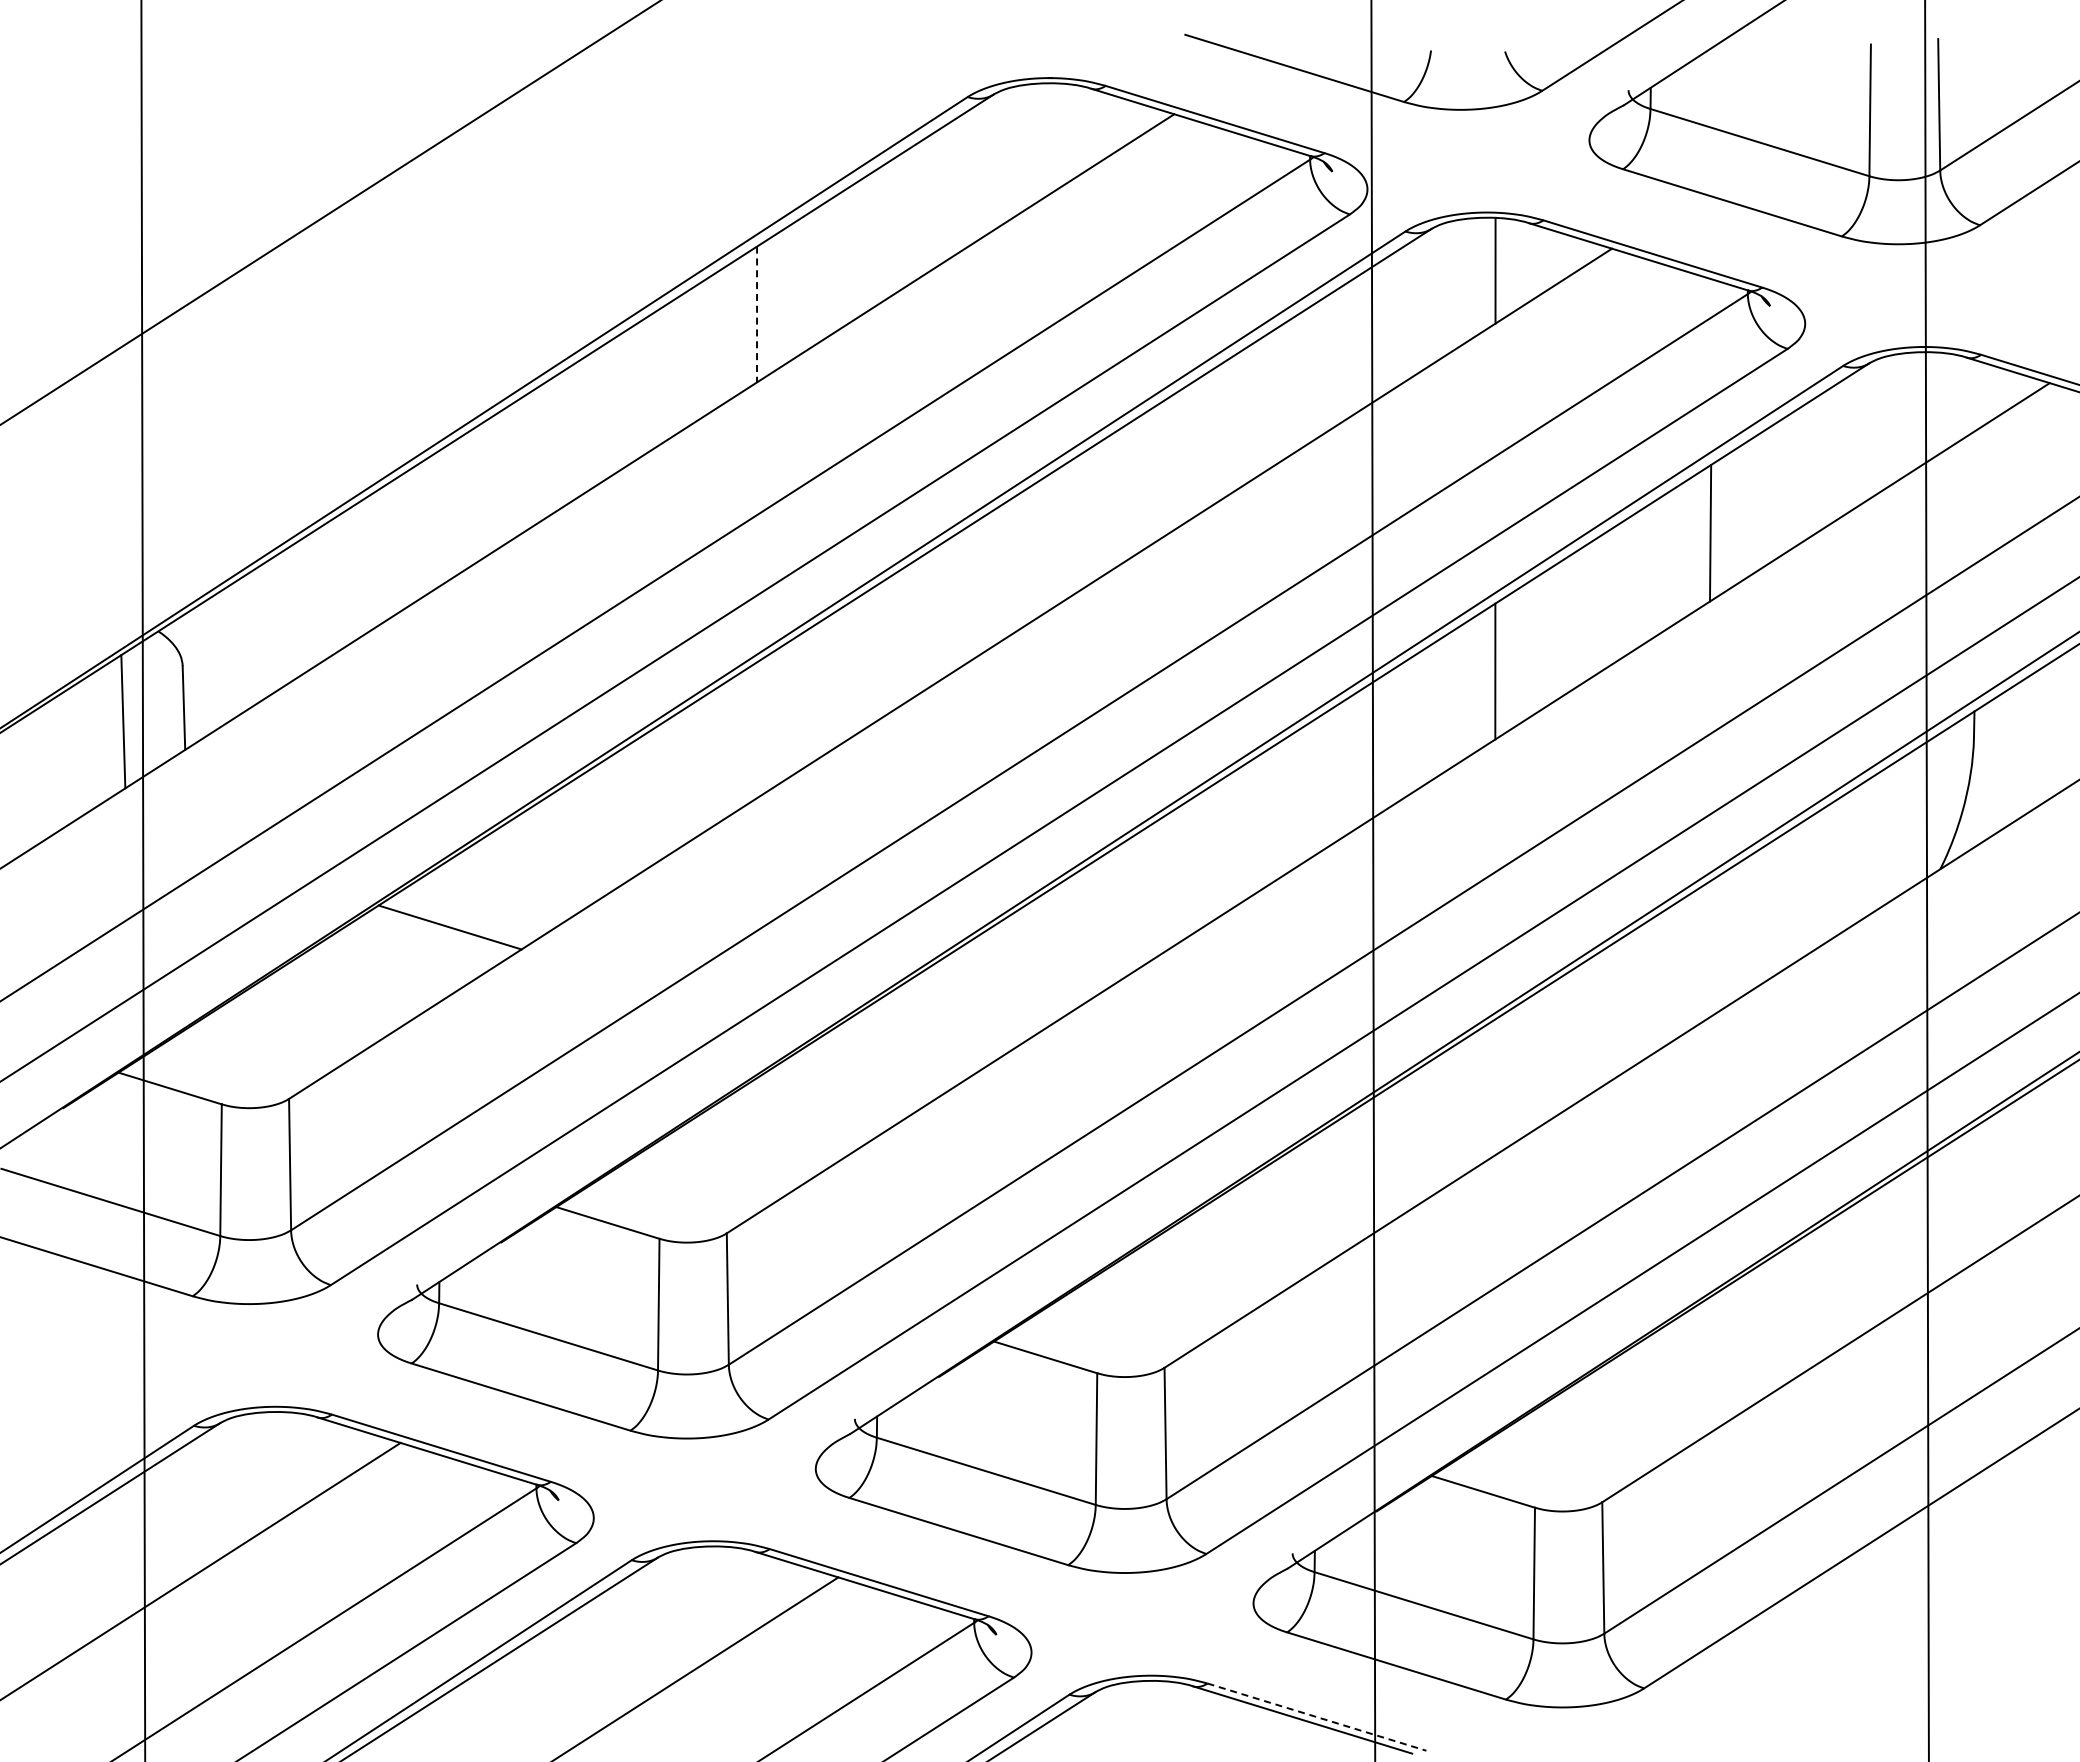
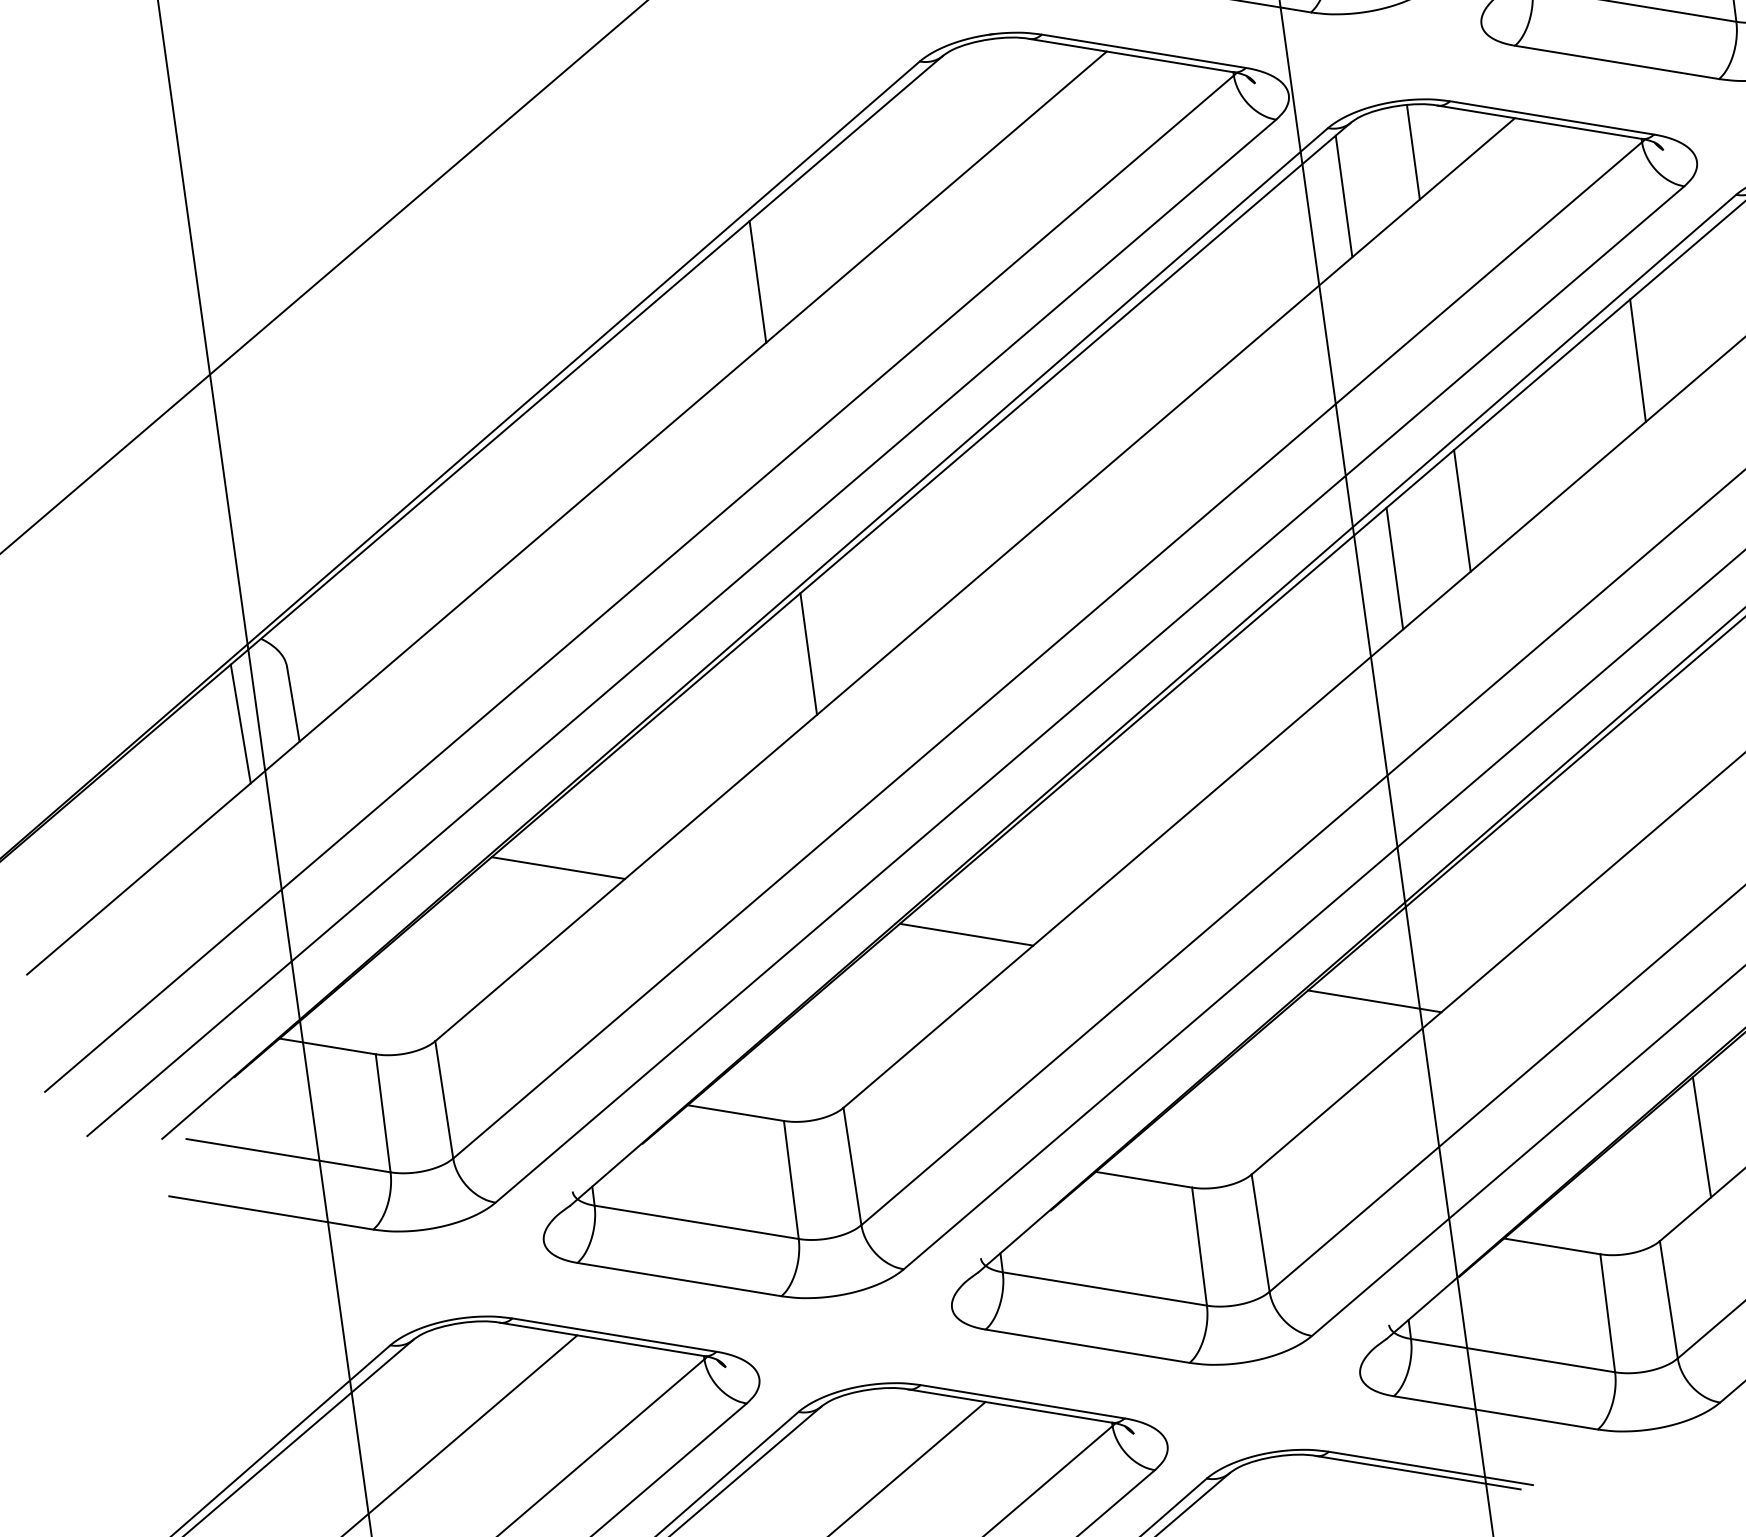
line: (1412, 308) -> (1343, 196), added
line: (757, 314) -> (758, 281), dashed -> solid
line: (1412, 724) -> (1394, 568), added
line: (756, 730) -> (808, 654), added
line: (887, 1061) -> (966, 934), added
line: (1325, 1196) -> (1374, 1001), added
line: (1663, 1394) -> (1701, 1137), added
line: (1317, 1717) -> (1431, 1468), dashed -> solid

